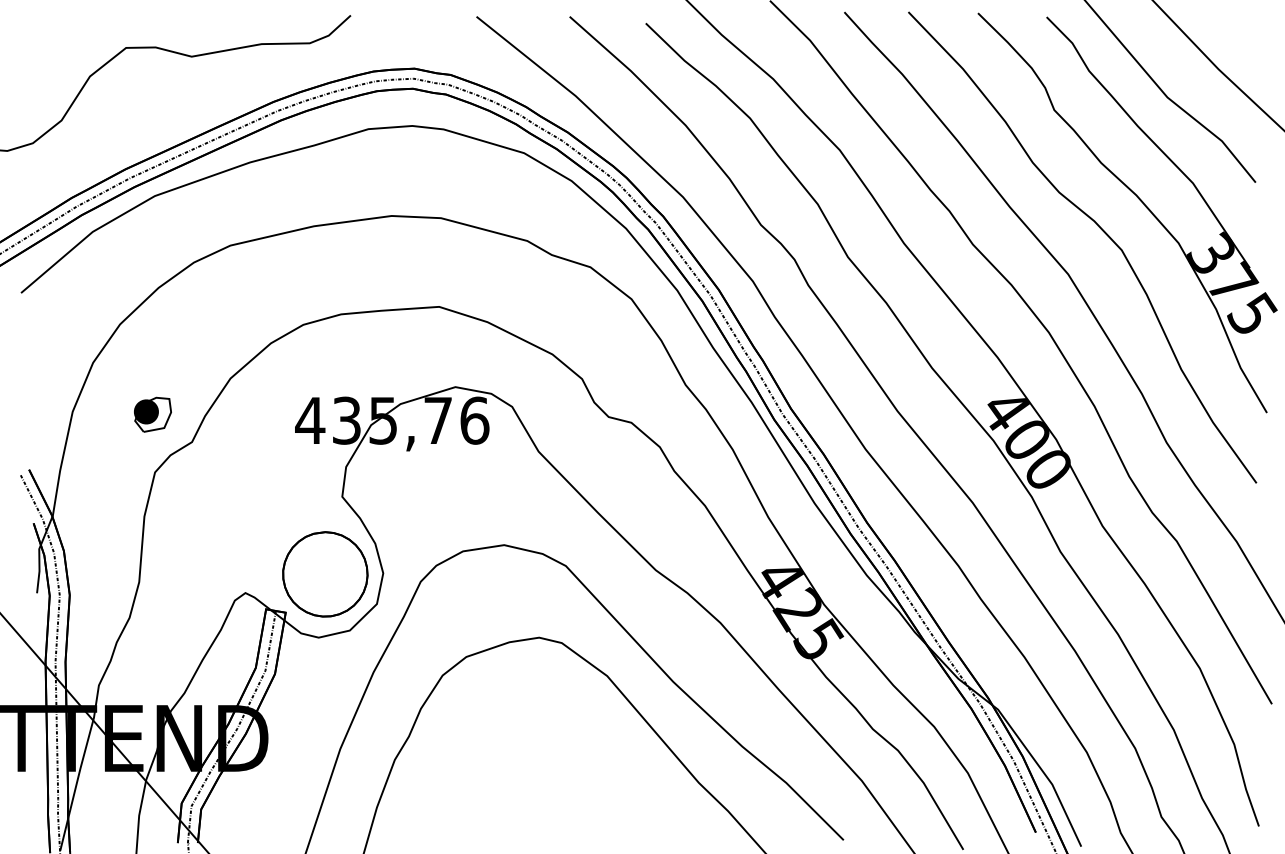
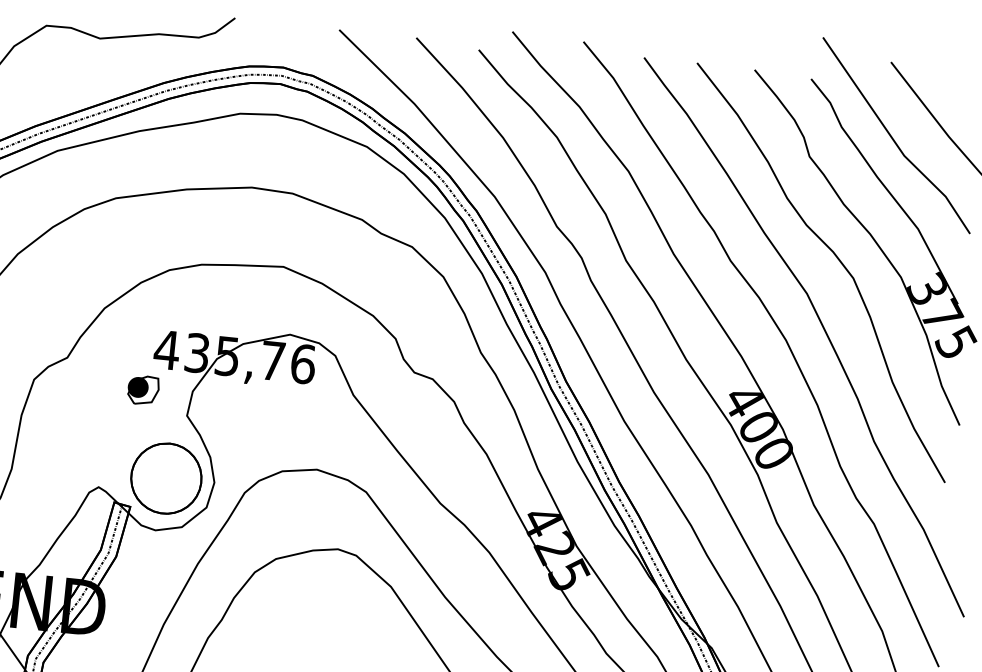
part: (152, 414) -> (143, 390), moved

